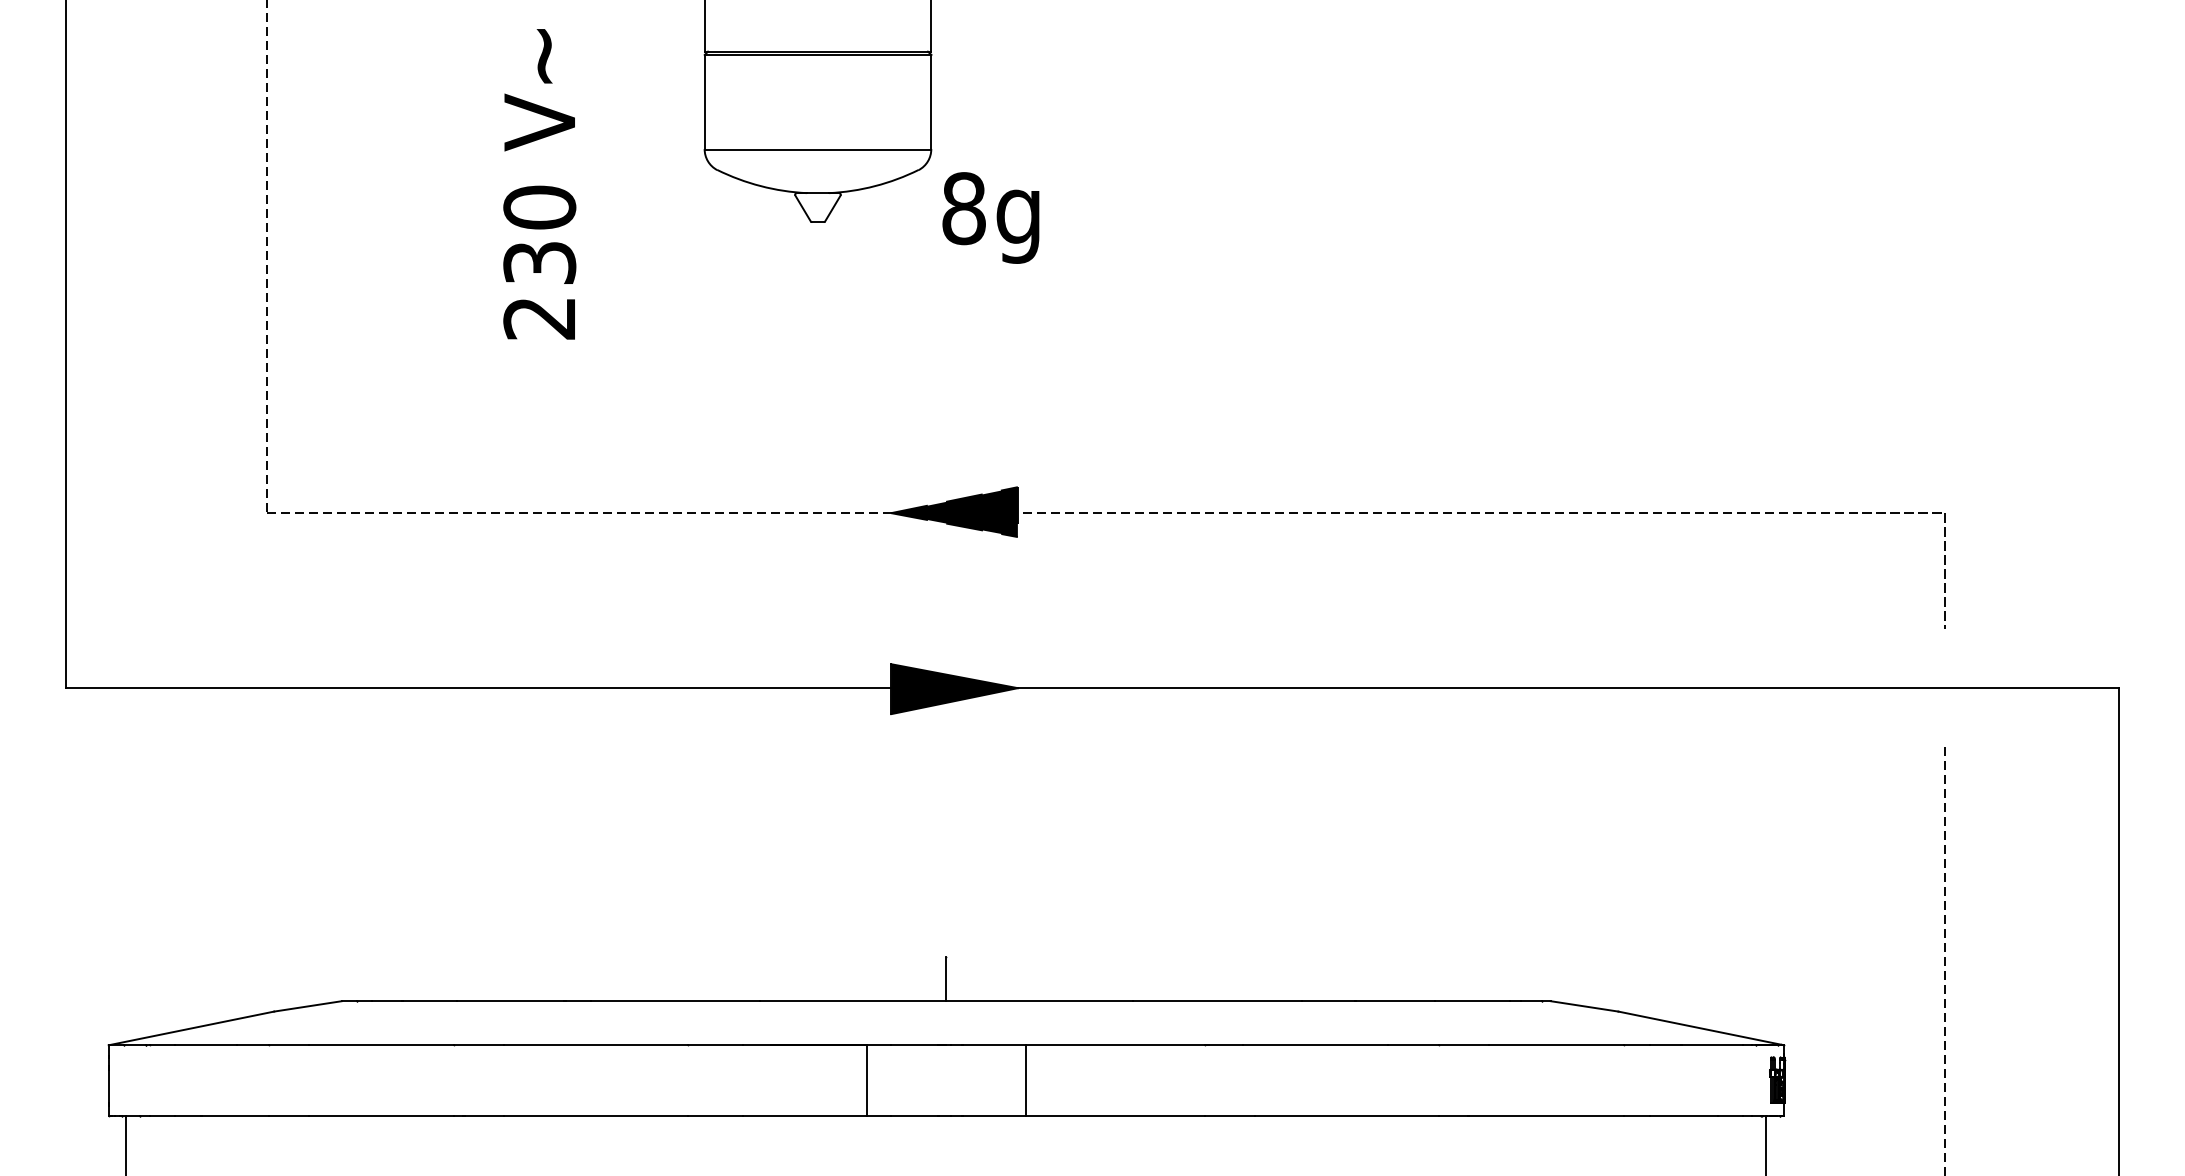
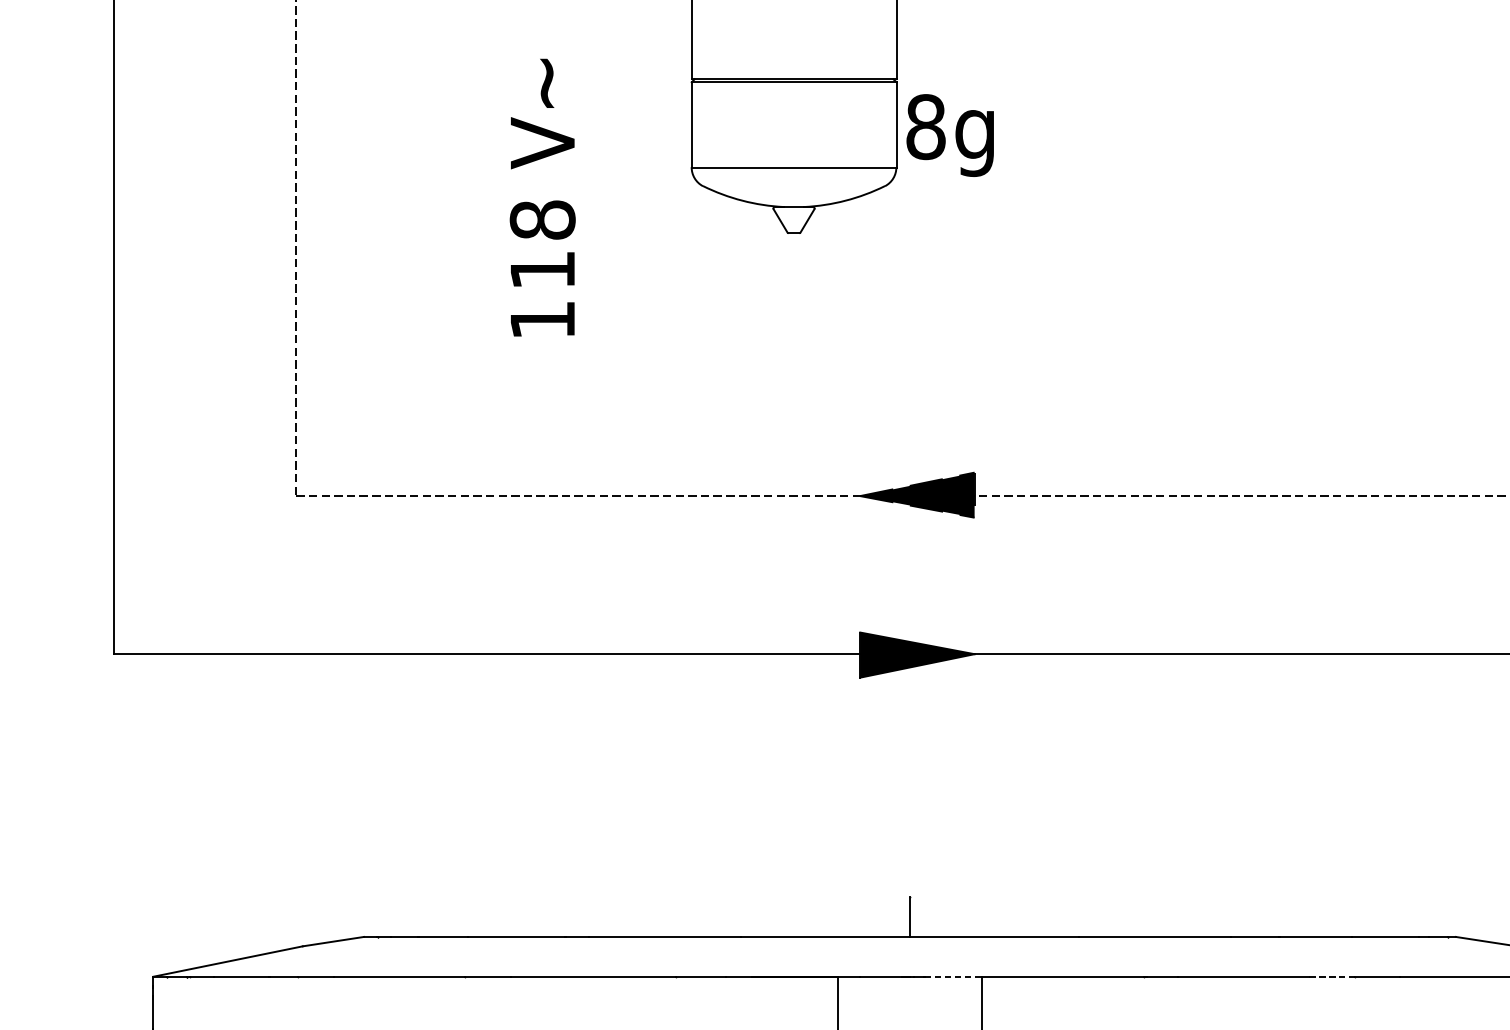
text: (990, 217) -> (949, 135), moved
text: (539, 262) -> (542, 269), 230 -> 118
line: (994, 1045) -> (953, 976), solid -> dashed
line: (1414, 1045) -> (1332, 976), solid -> dashed

